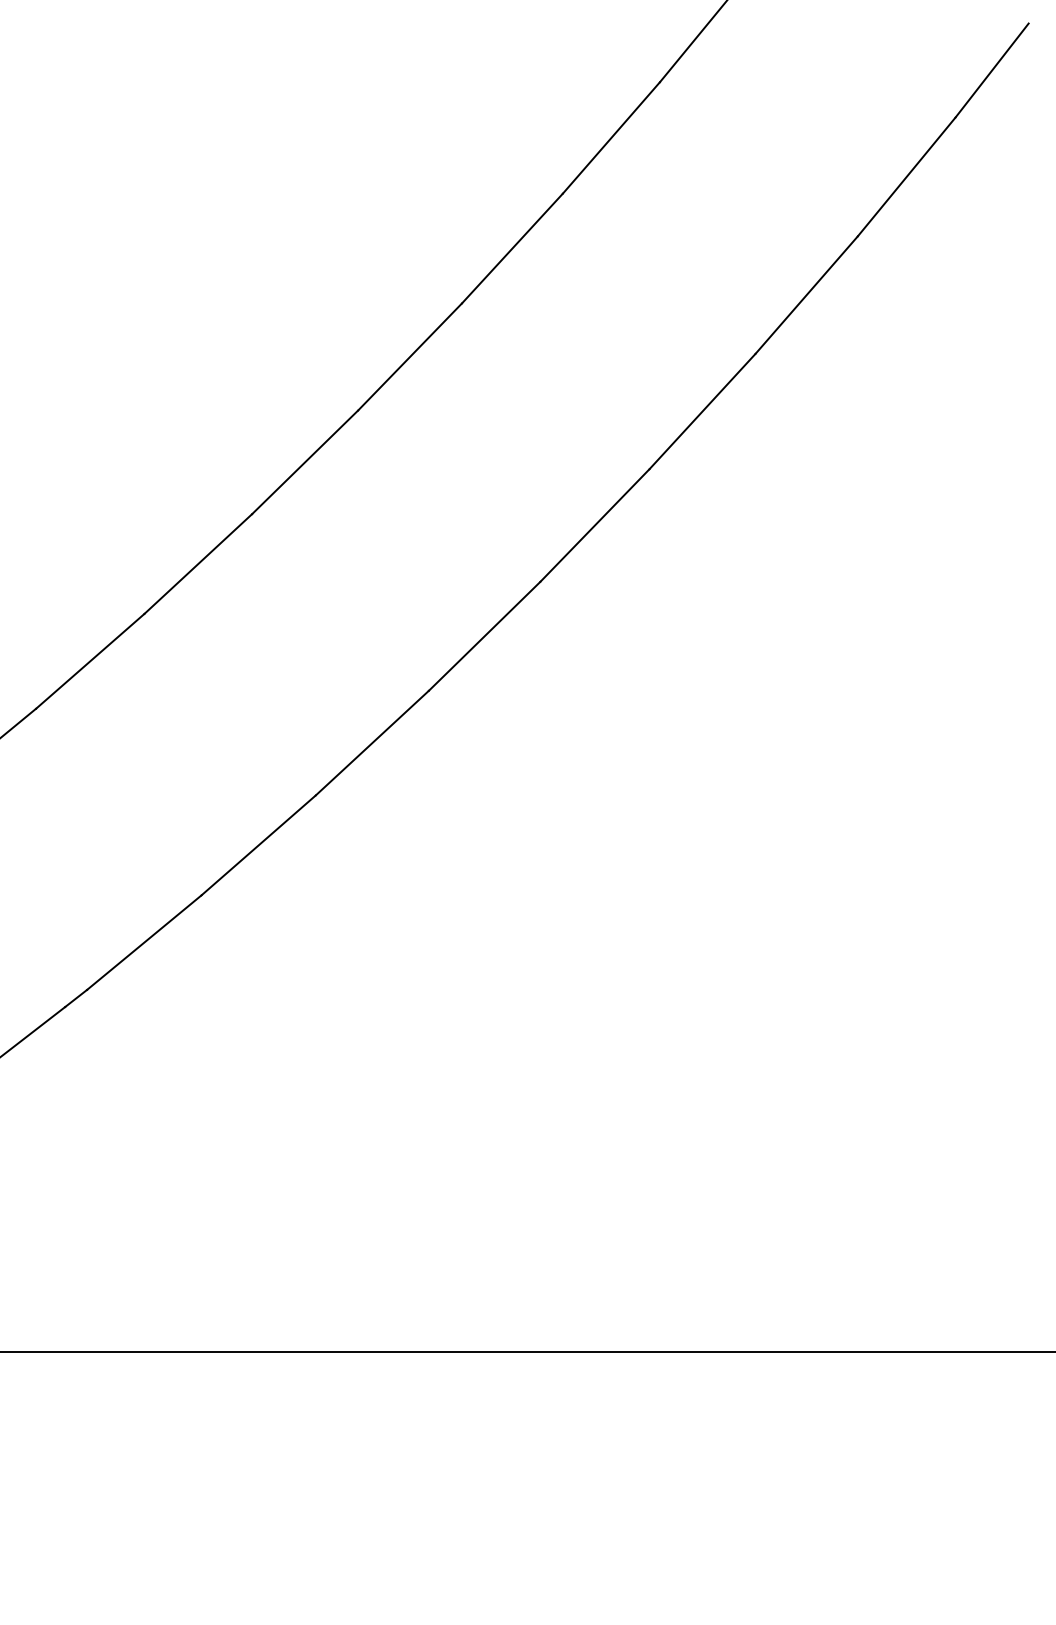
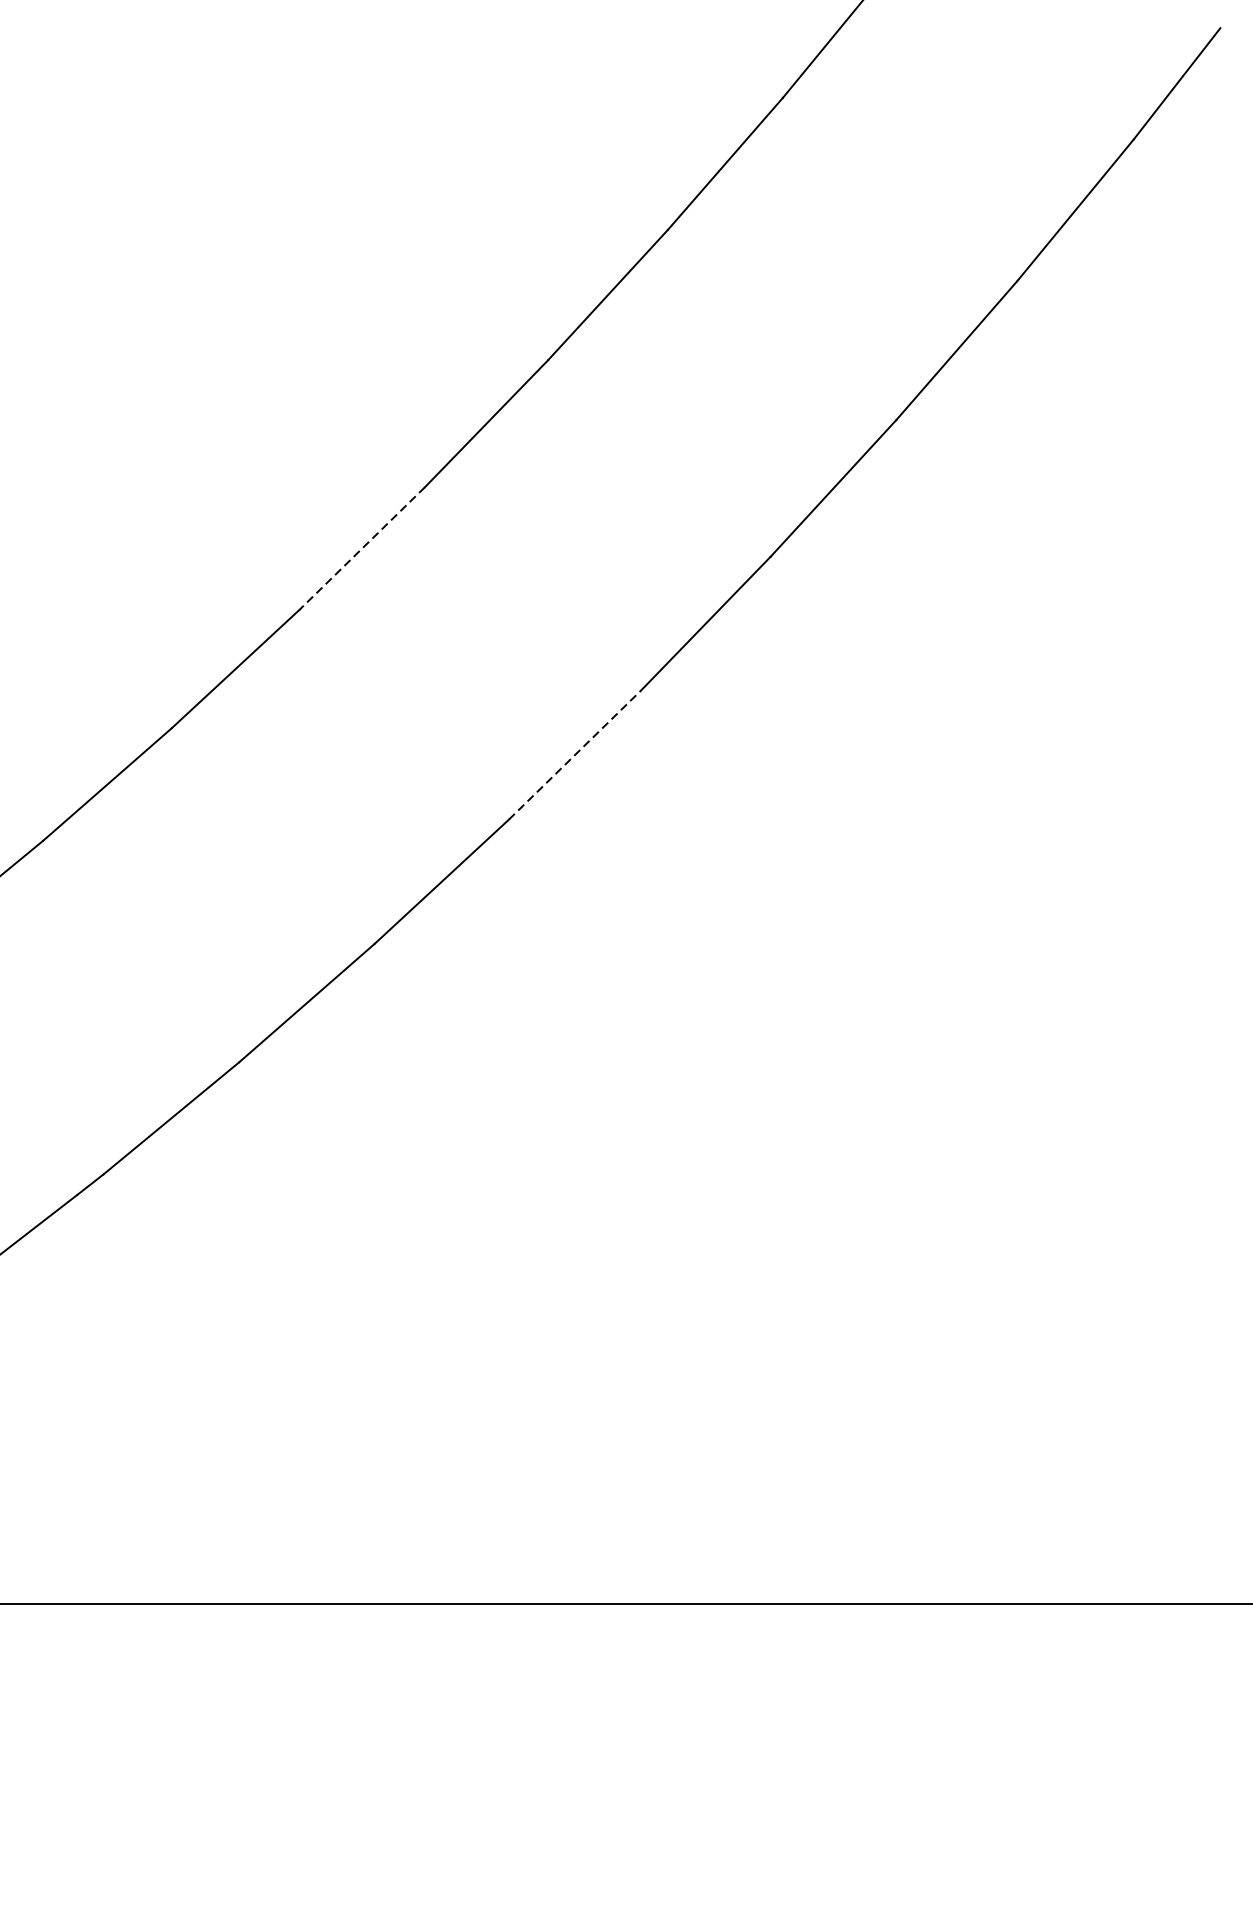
line: (304, 462) -> (361, 548), solid -> dashed
line: (484, 636) -> (574, 755), solid -> dashed

